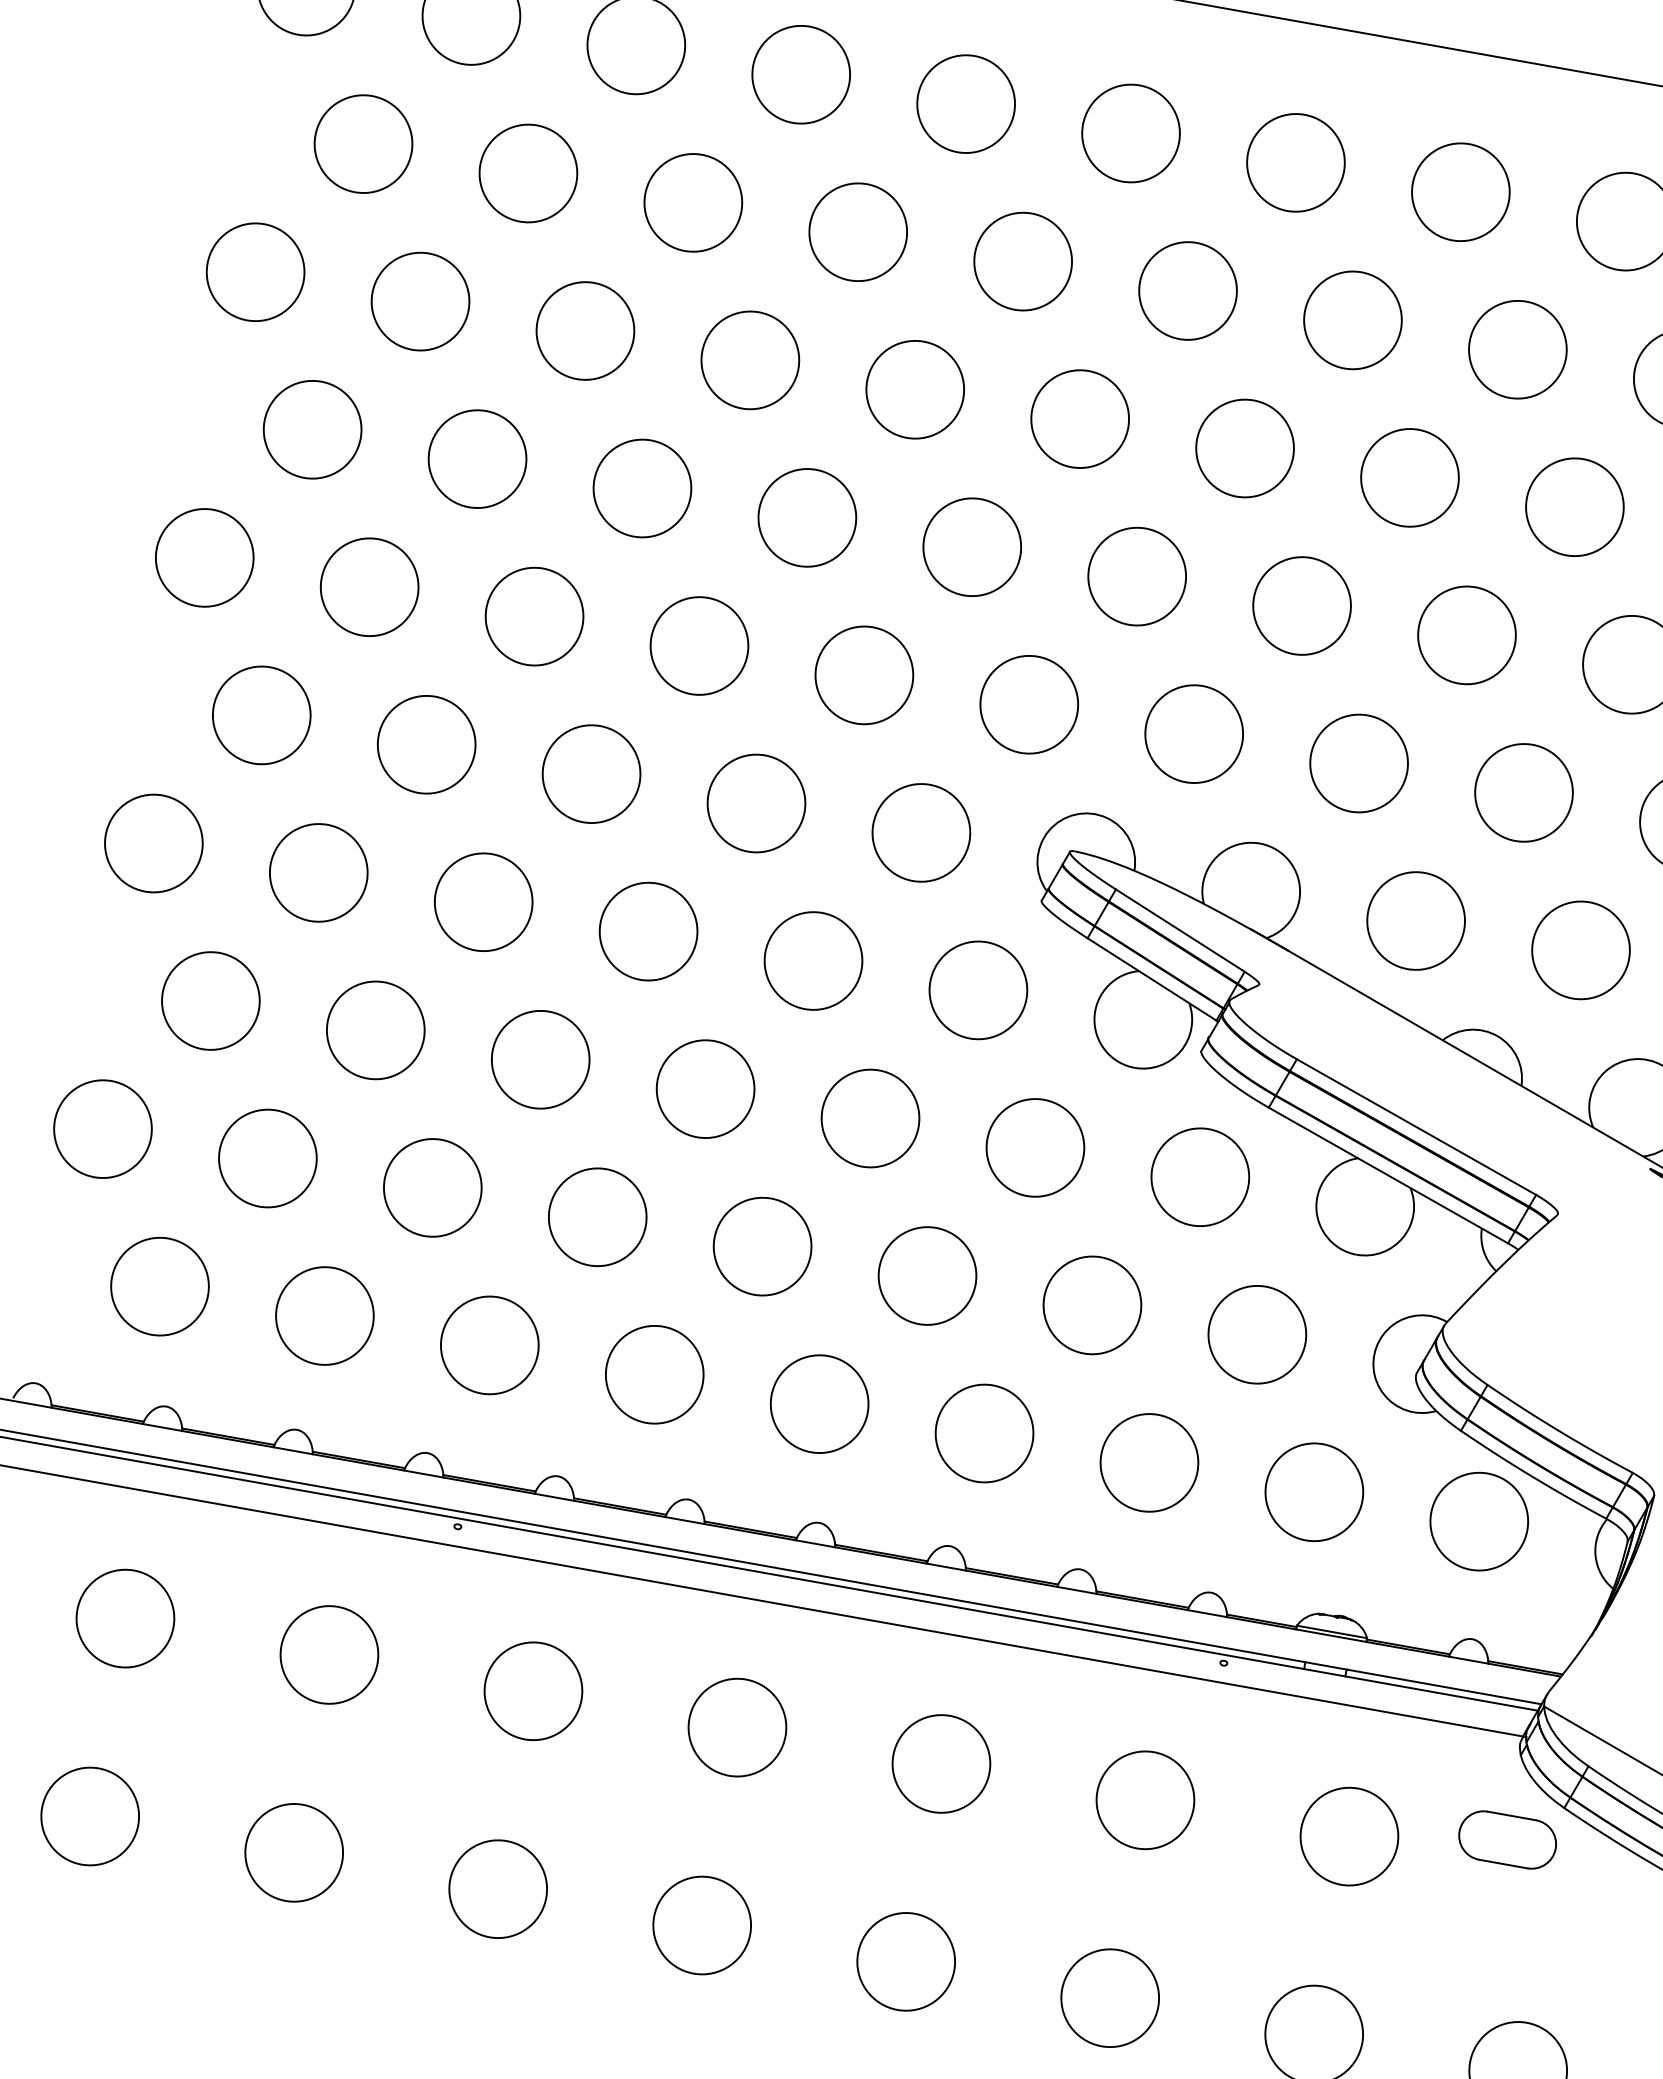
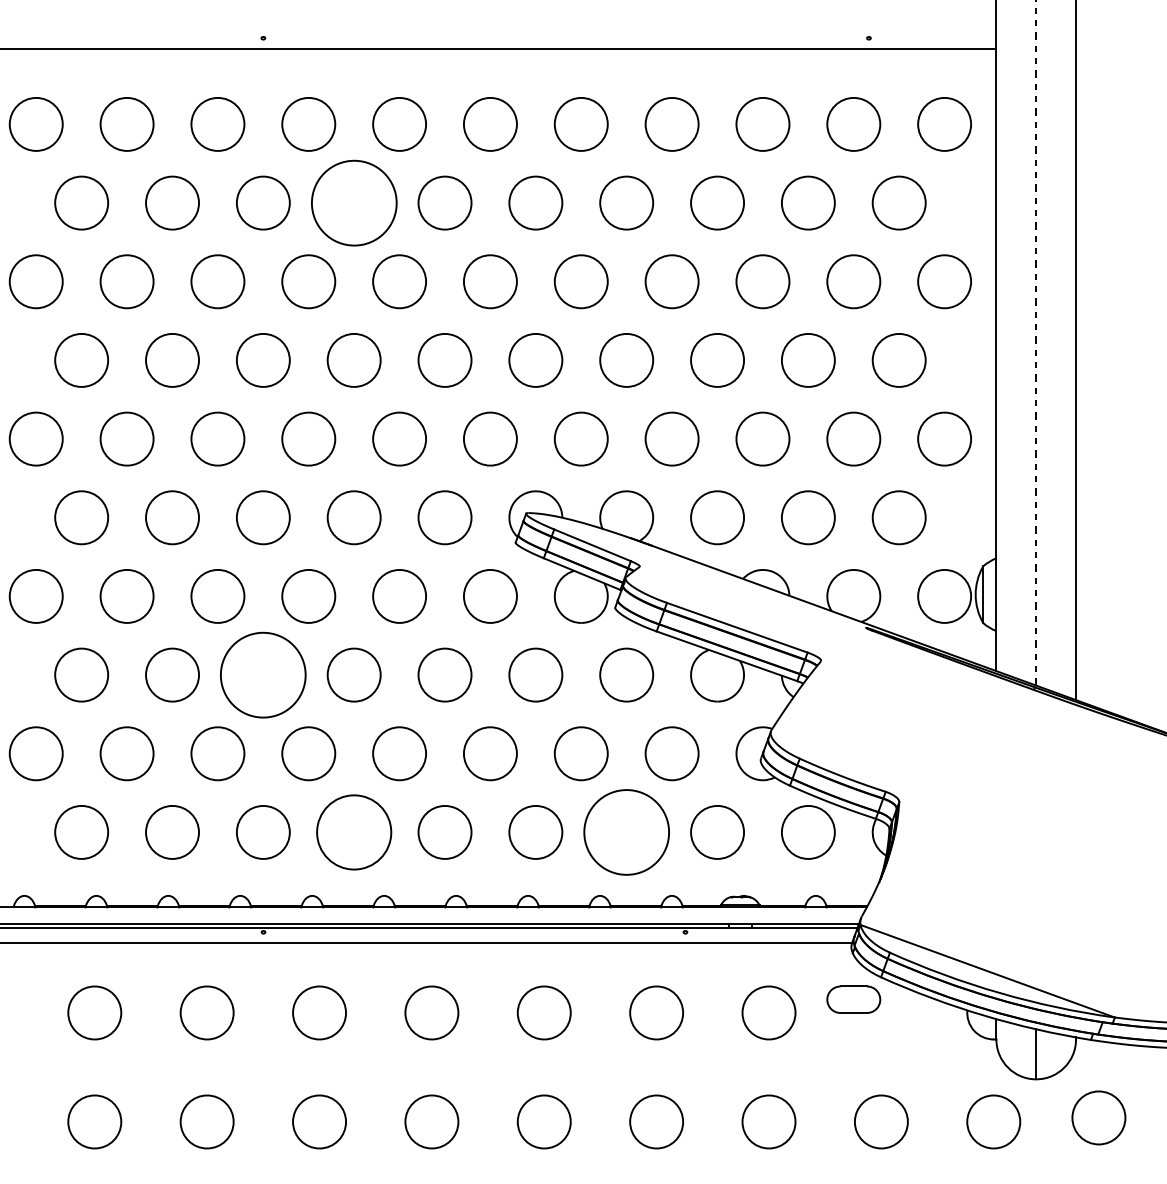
circle: (857, 230) -> (353, 202), size x1.6
circle: (541, 1058) -> (263, 674), size x1.6
circle: (653, 1372) -> (353, 831), size x1.4
circle: (1149, 1461) -> (626, 831), size x1.6

